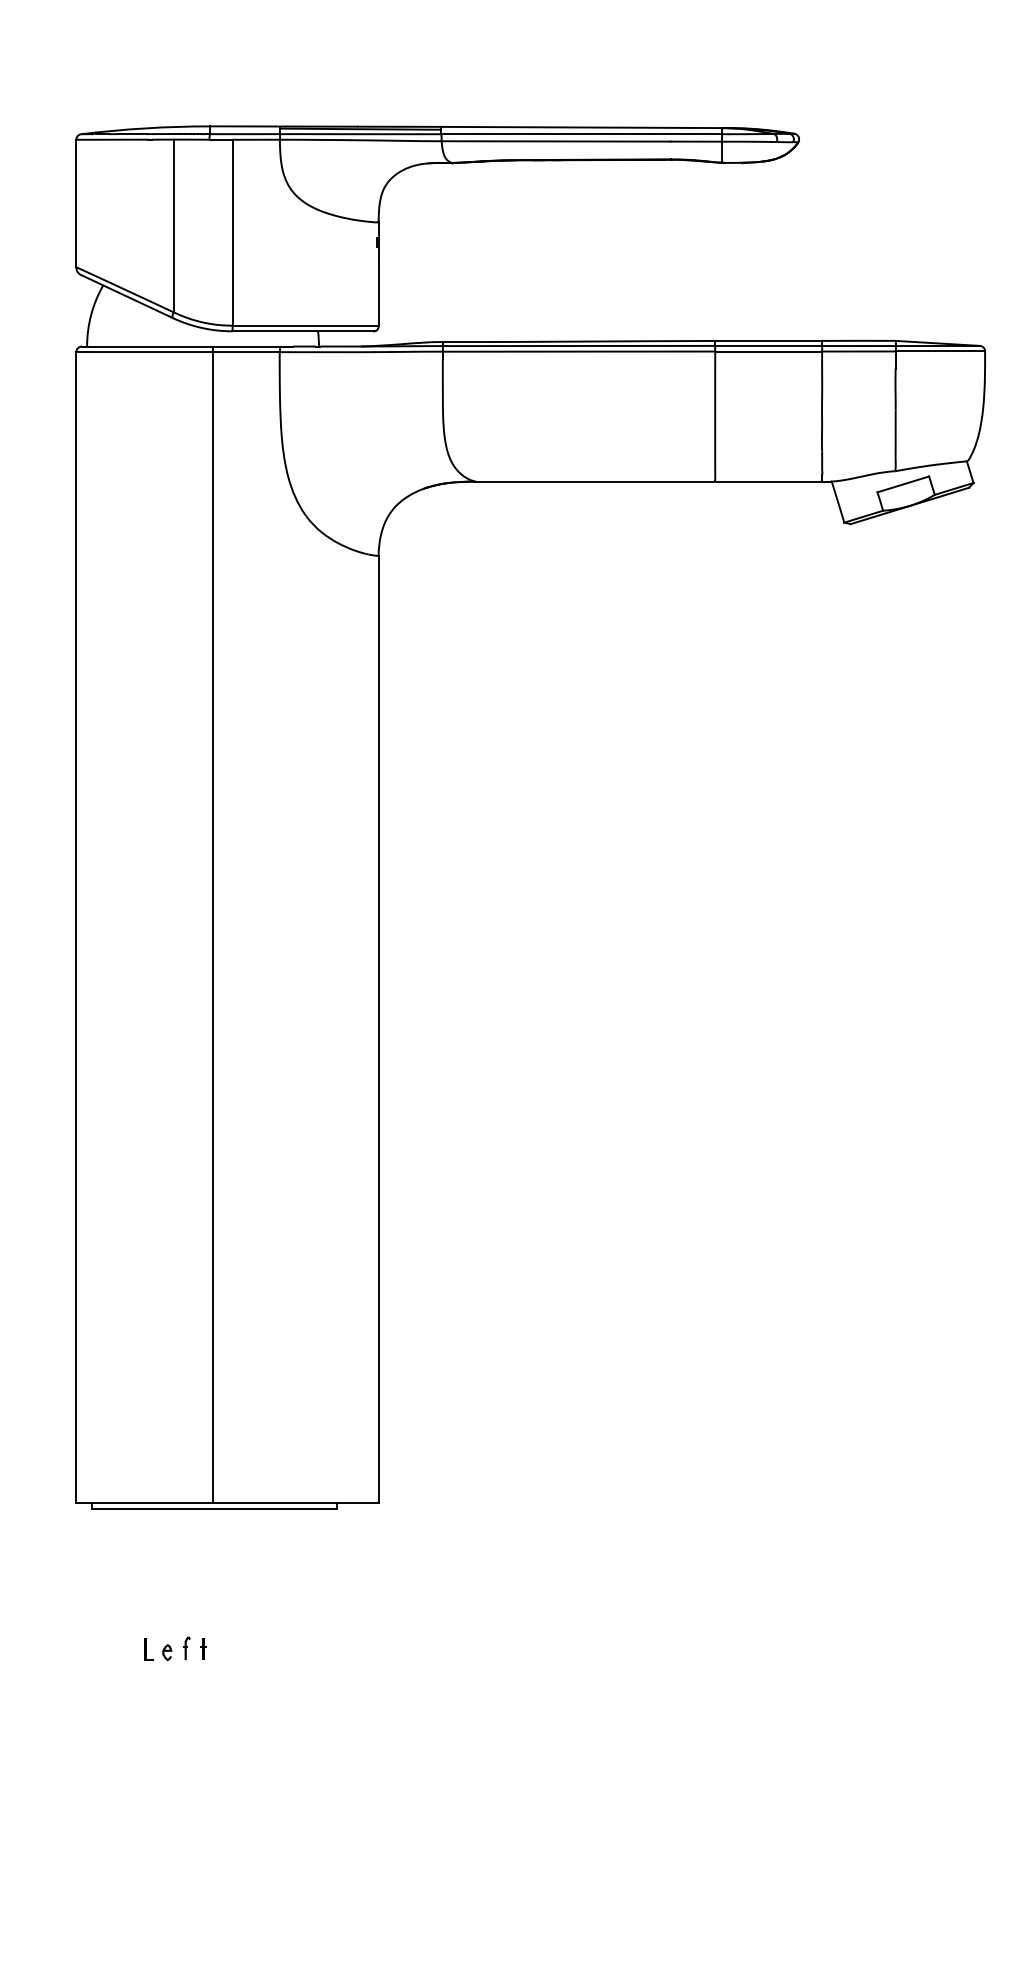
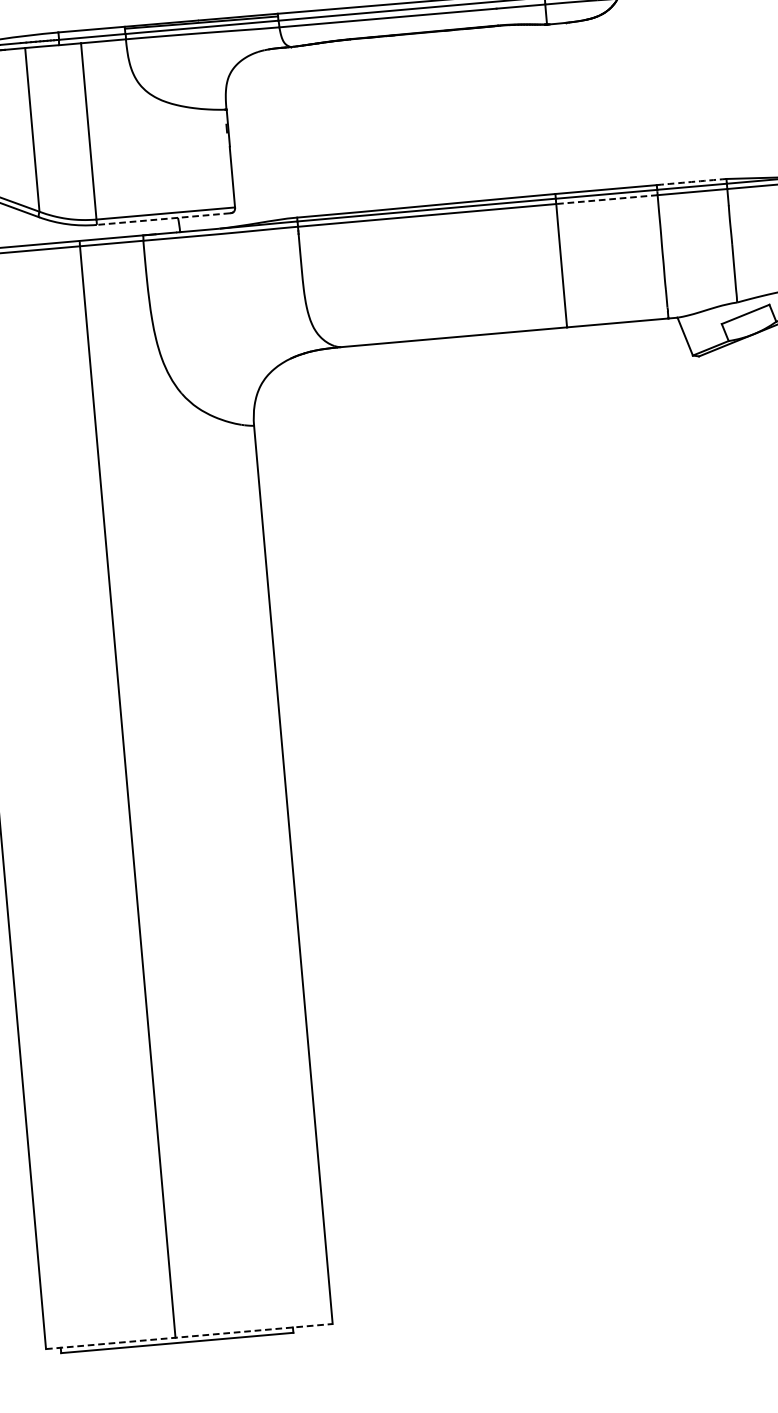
line: (302, 331) -> (163, 219), solid -> dashed
arc: (858, 340) -> (691, 181), solid -> dashed
line: (768, 351) -> (606, 199), solid -> dashed
line: (228, 1503) -> (190, 1336), solid -> dashed

